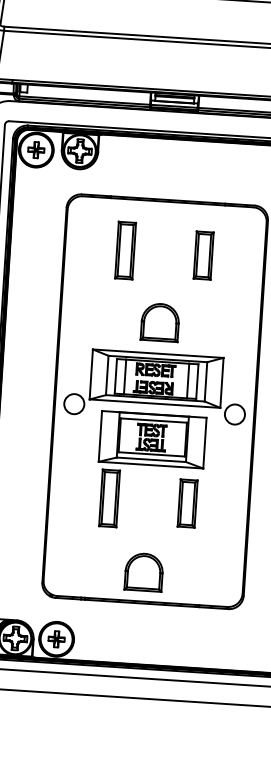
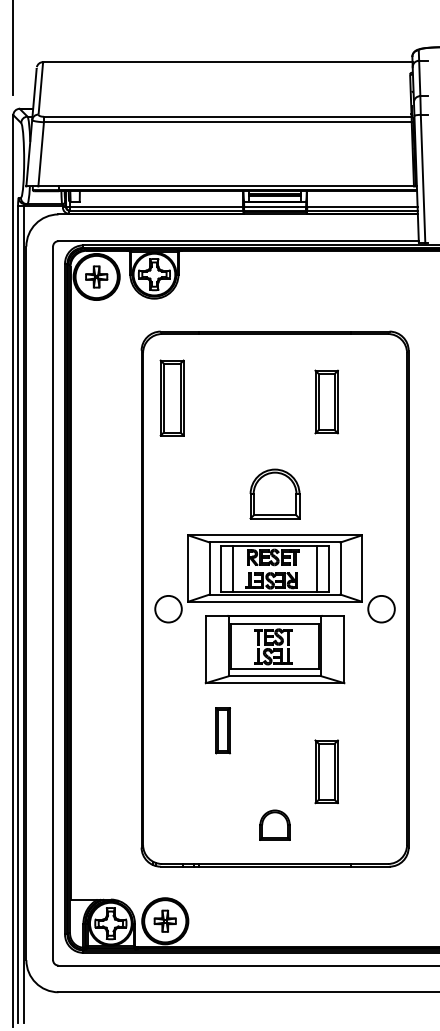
part: (125, 250) -> (171, 397), moved
part: (109, 498) -> (222, 730), size x0.6
part: (187, 503) -> (326, 771), moved
part: (143, 571) -> (274, 824), size x0.6

